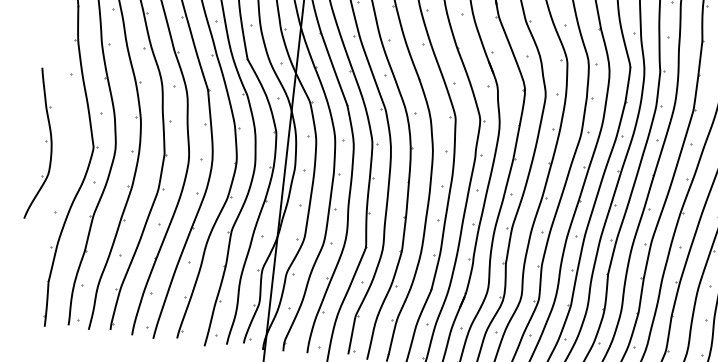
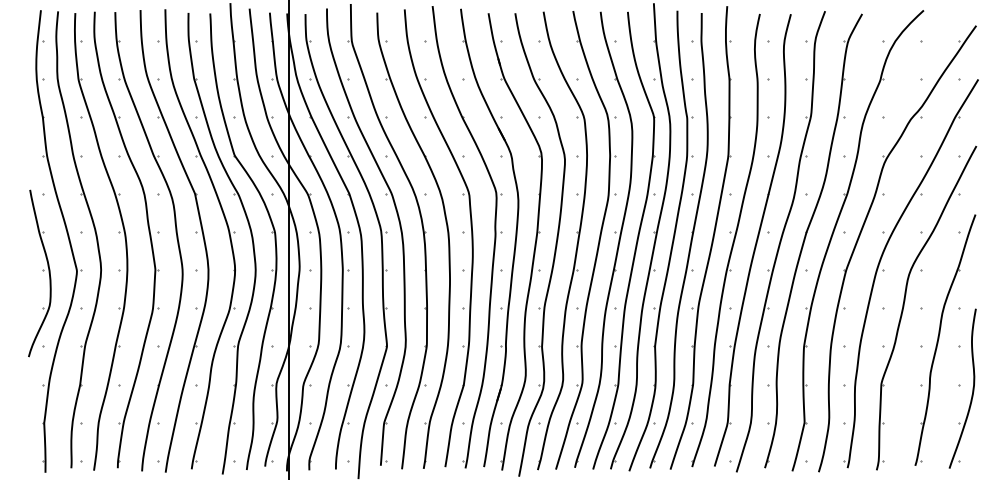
part: (42, 144) -> (39, 273), moved

